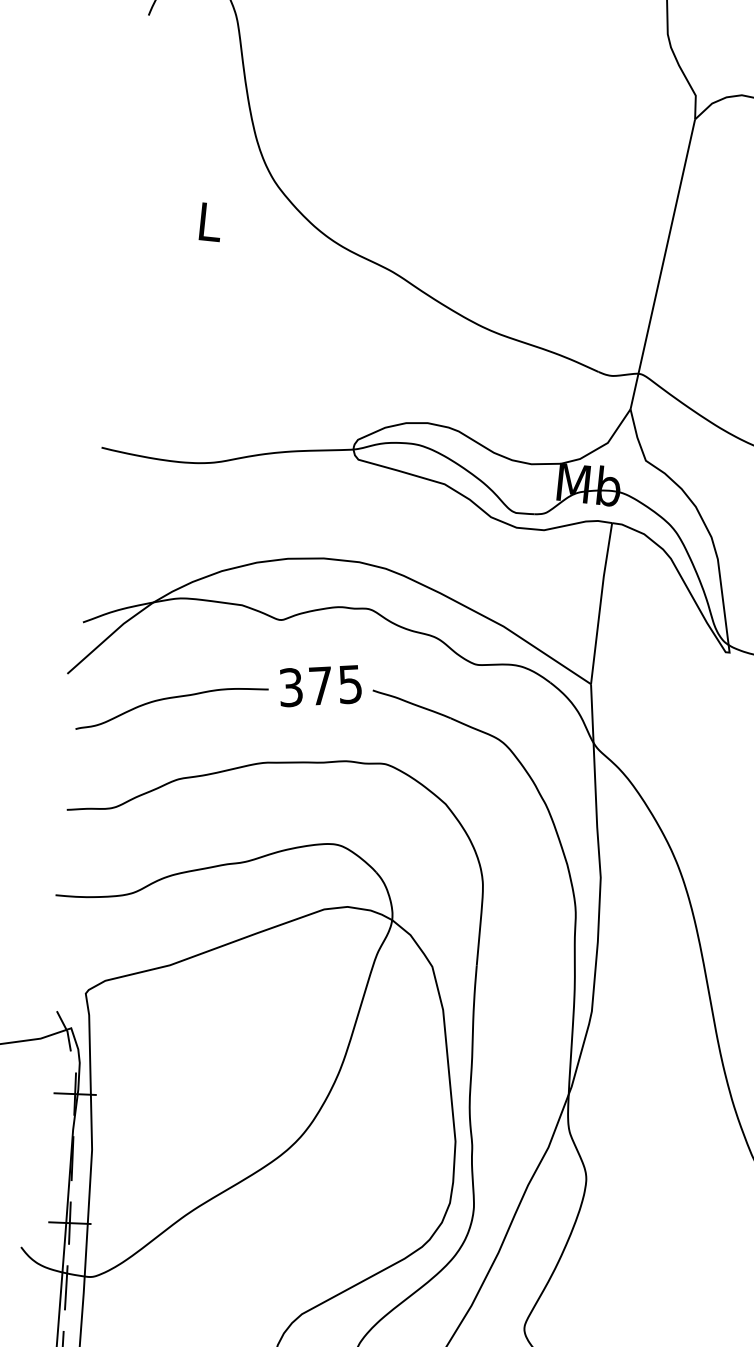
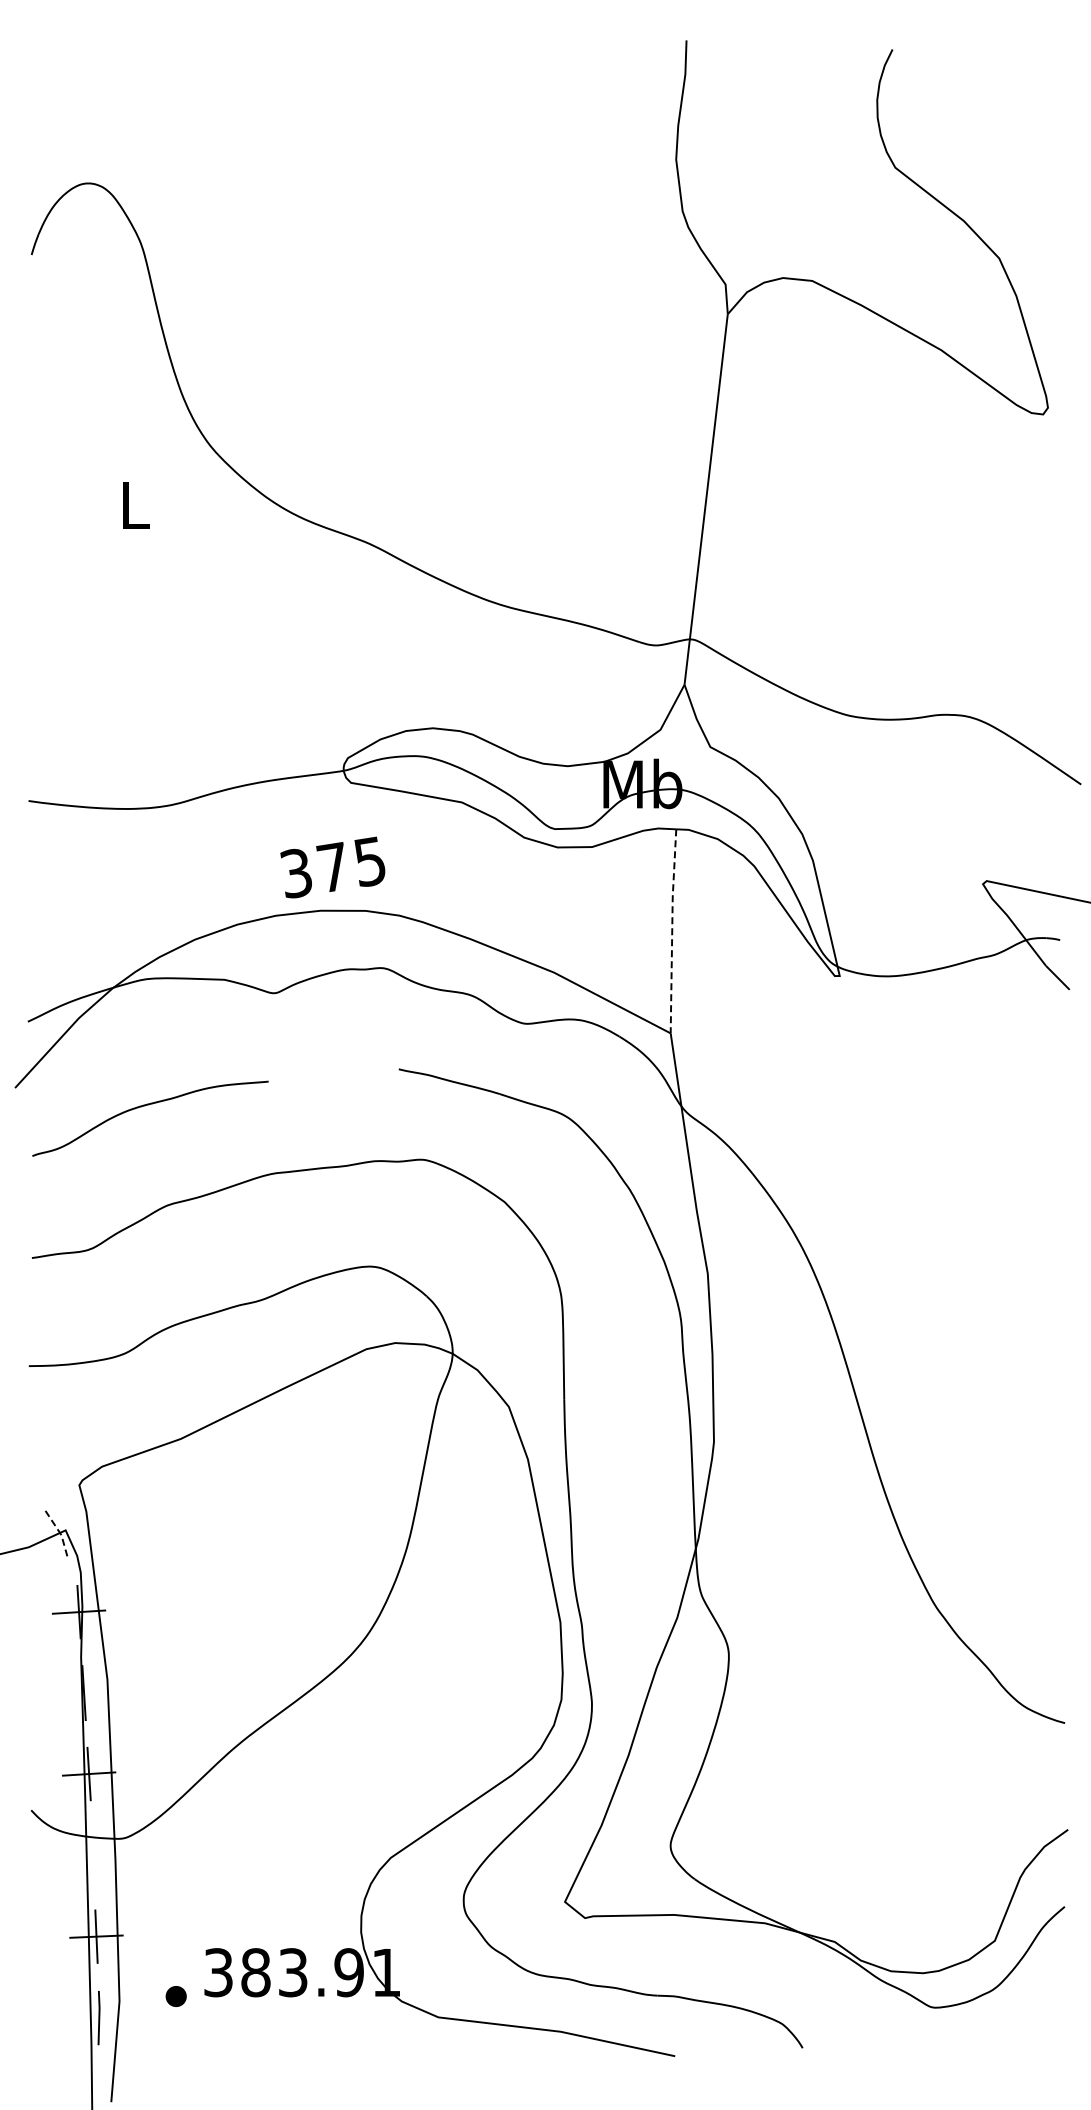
line: (600, 602) -> (672, 930), solid -> dashed
text: (320, 685) -> (332, 867), moved
line: (66, 1031) -> (60, 1534), solid -> dashed
line: (65, 1287) -> (92, 1855), removed

